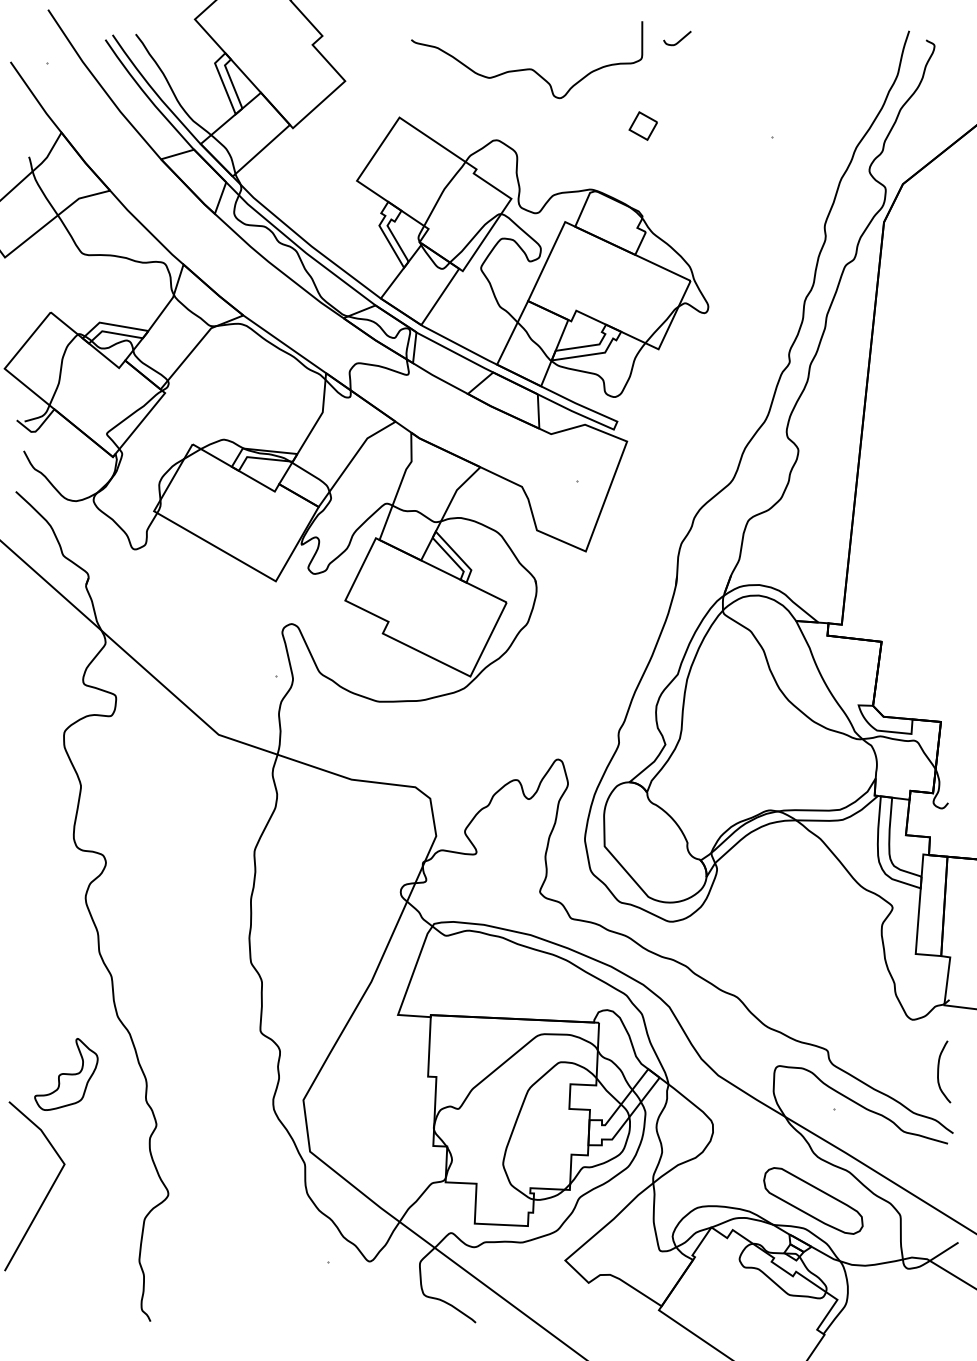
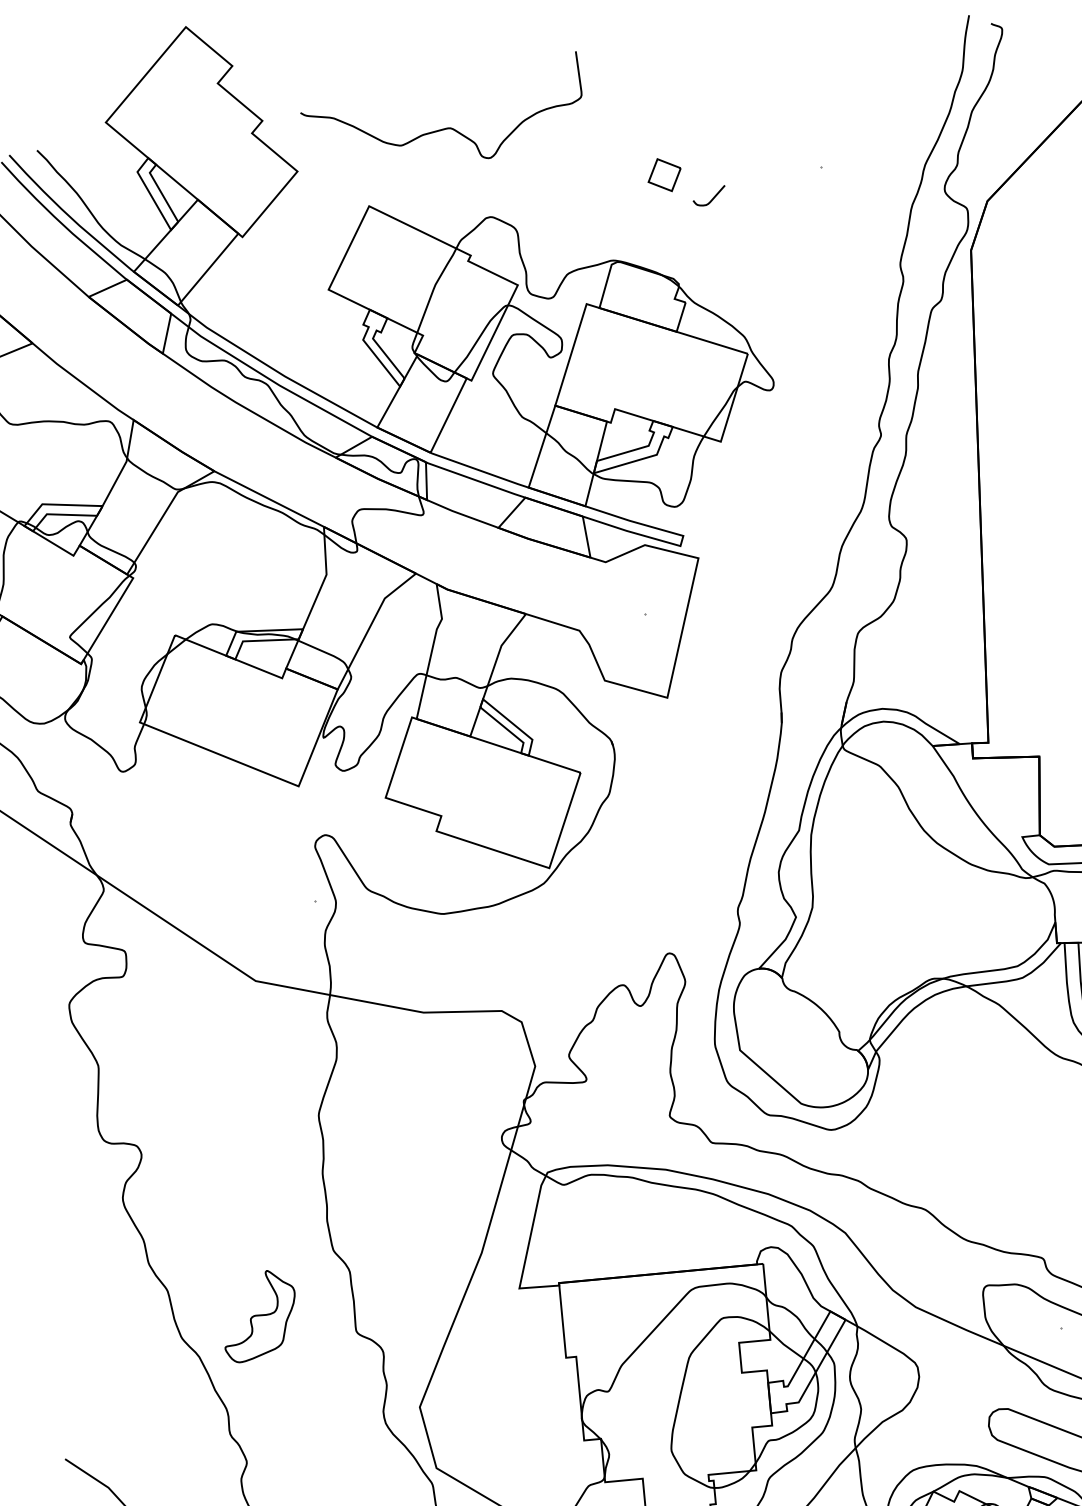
curve: (679, 40) -> (712, 198), moved
curve: (527, 68) -> (445, 127), moved
part: (66, 1074) -> (259, 1315), moved

